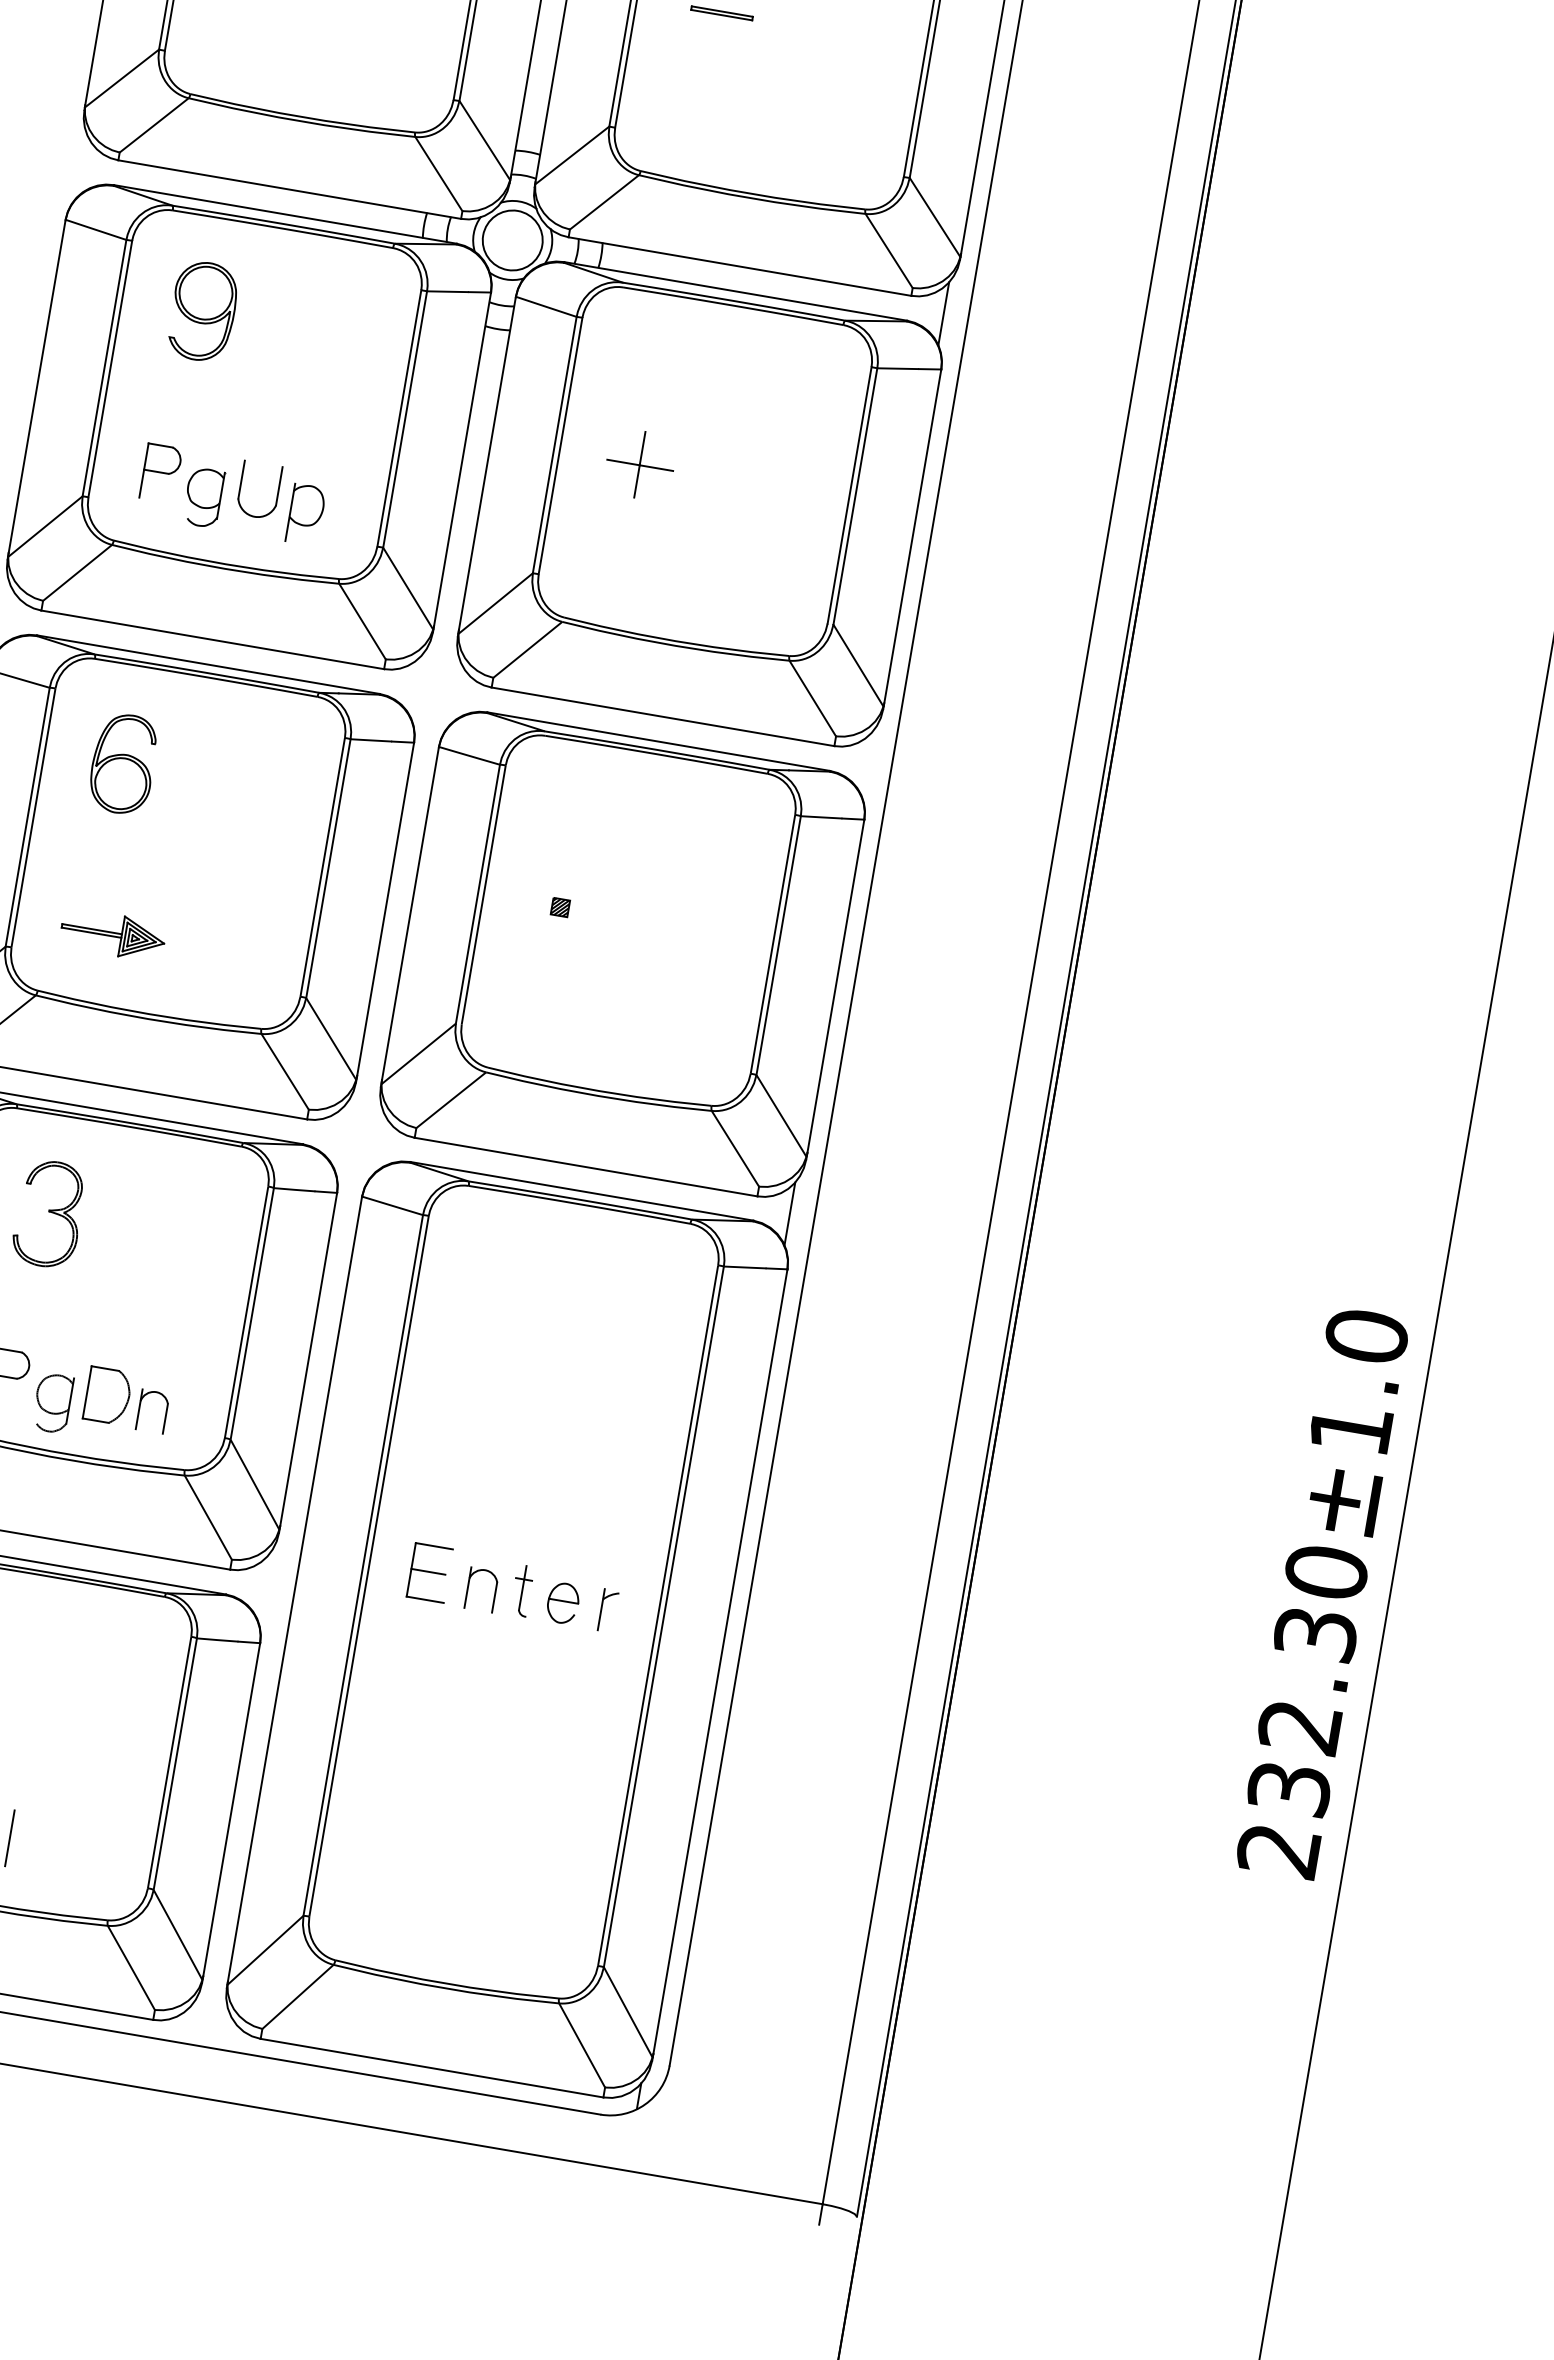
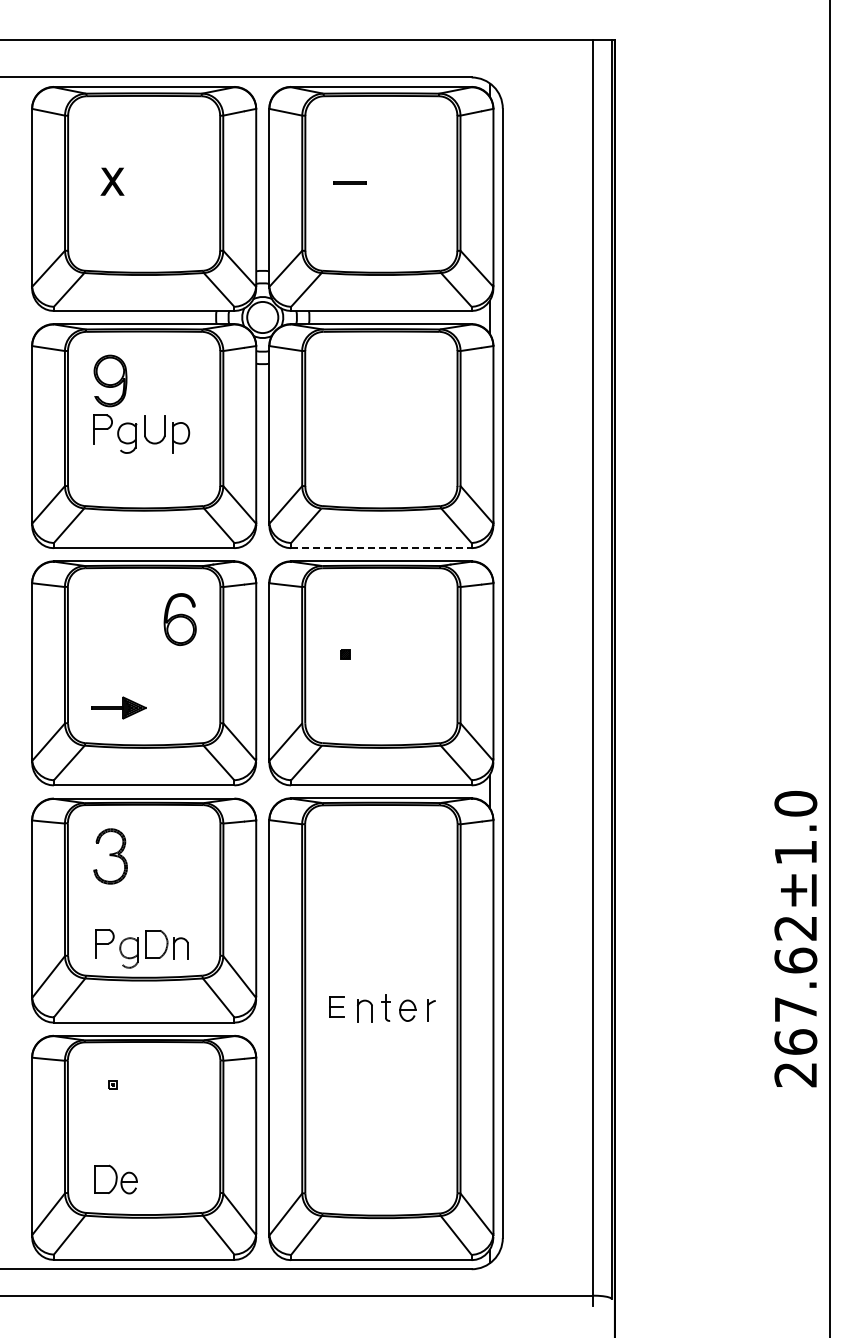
part: (640, 463) -> (347, 420), removed
part: (232, 493) -> (141, 433), moved
line: (663, 717) -> (381, 548), solid -> dashed
part: (121, 763) -> (179, 619), moved
part: (429, 1572) -> (336, 1006), size x0.7
text: (1307, 1679) -> (795, 984), 232.30±1.0 -> 267.62±1.0
line: (10, 1838) -> (145, 1179), removed

